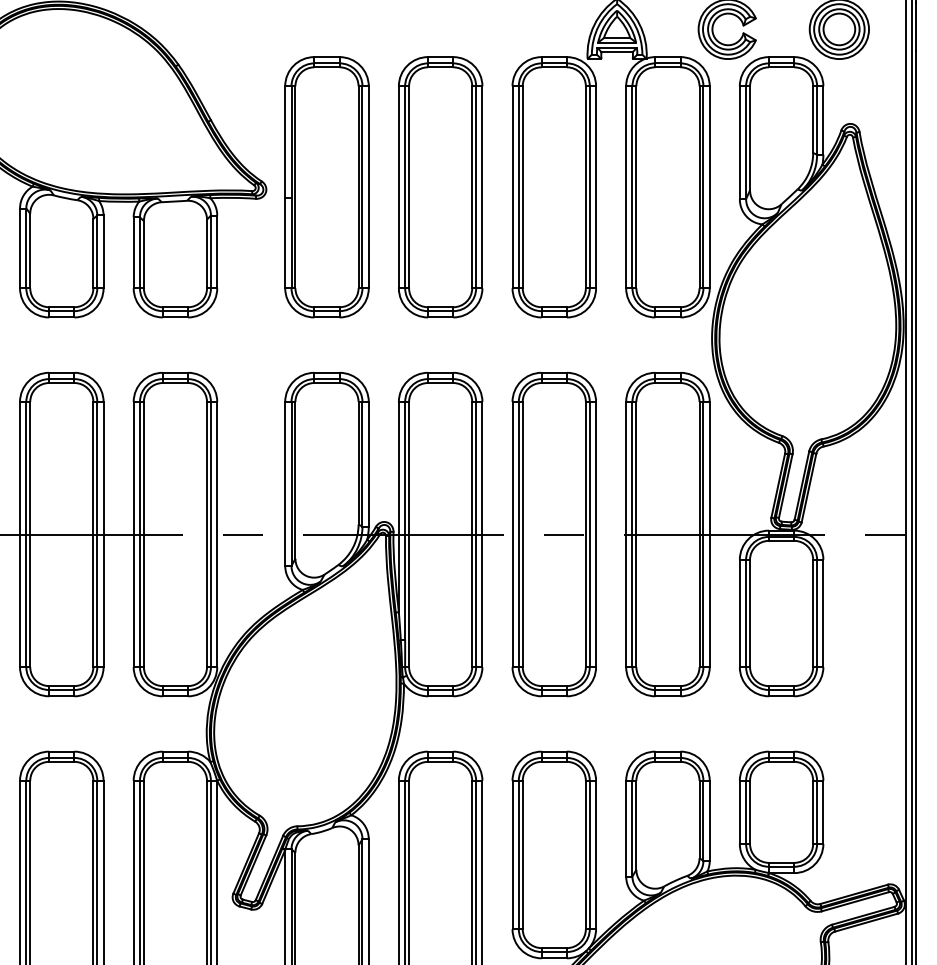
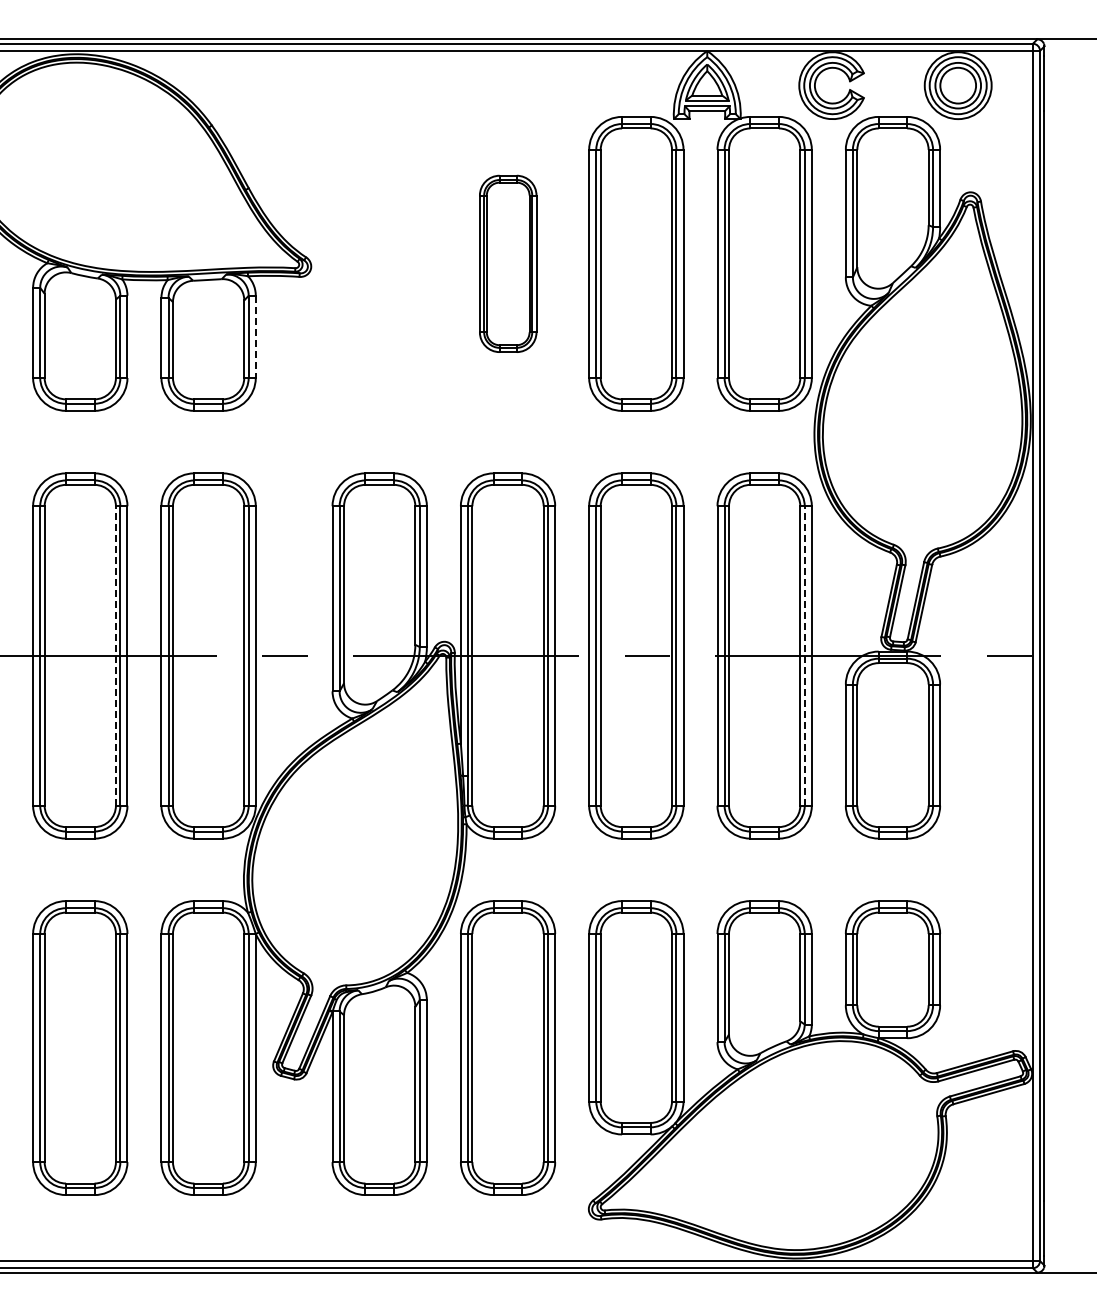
part: (326, 186) -> (379, 263), removed
part: (441, 186) -> (508, 263), size x0.6
line: (216, 252) -> (255, 337), solid -> dashed
line: (92, 535) -> (115, 656), solid -> dashed
line: (703, 535) -> (804, 656), solid -> dashed

